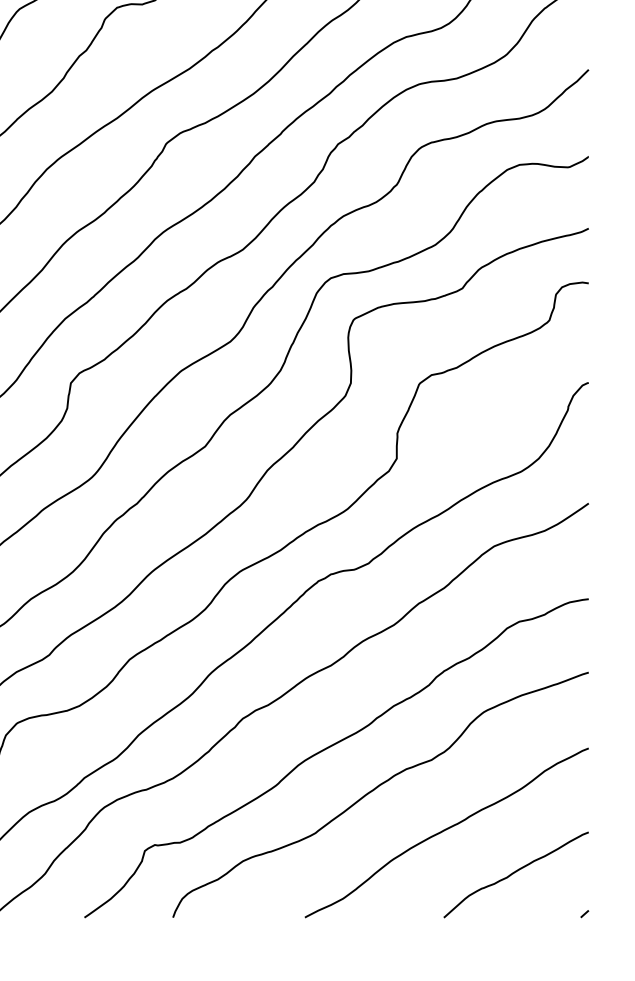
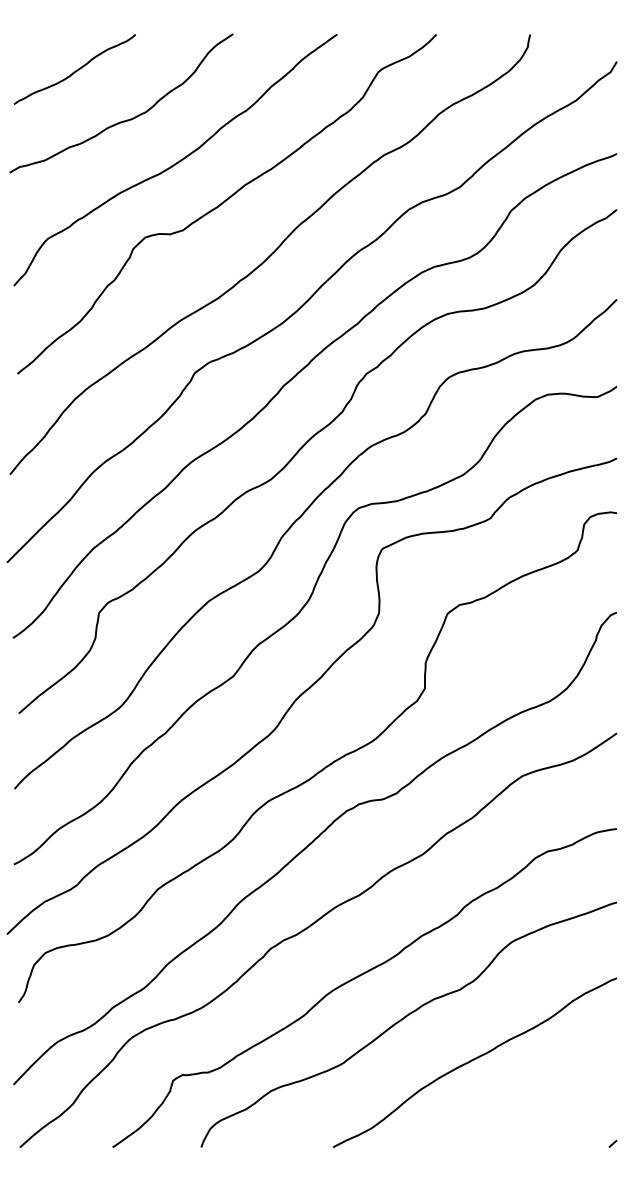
curve: (516, 872) -> (544, 1102), removed

